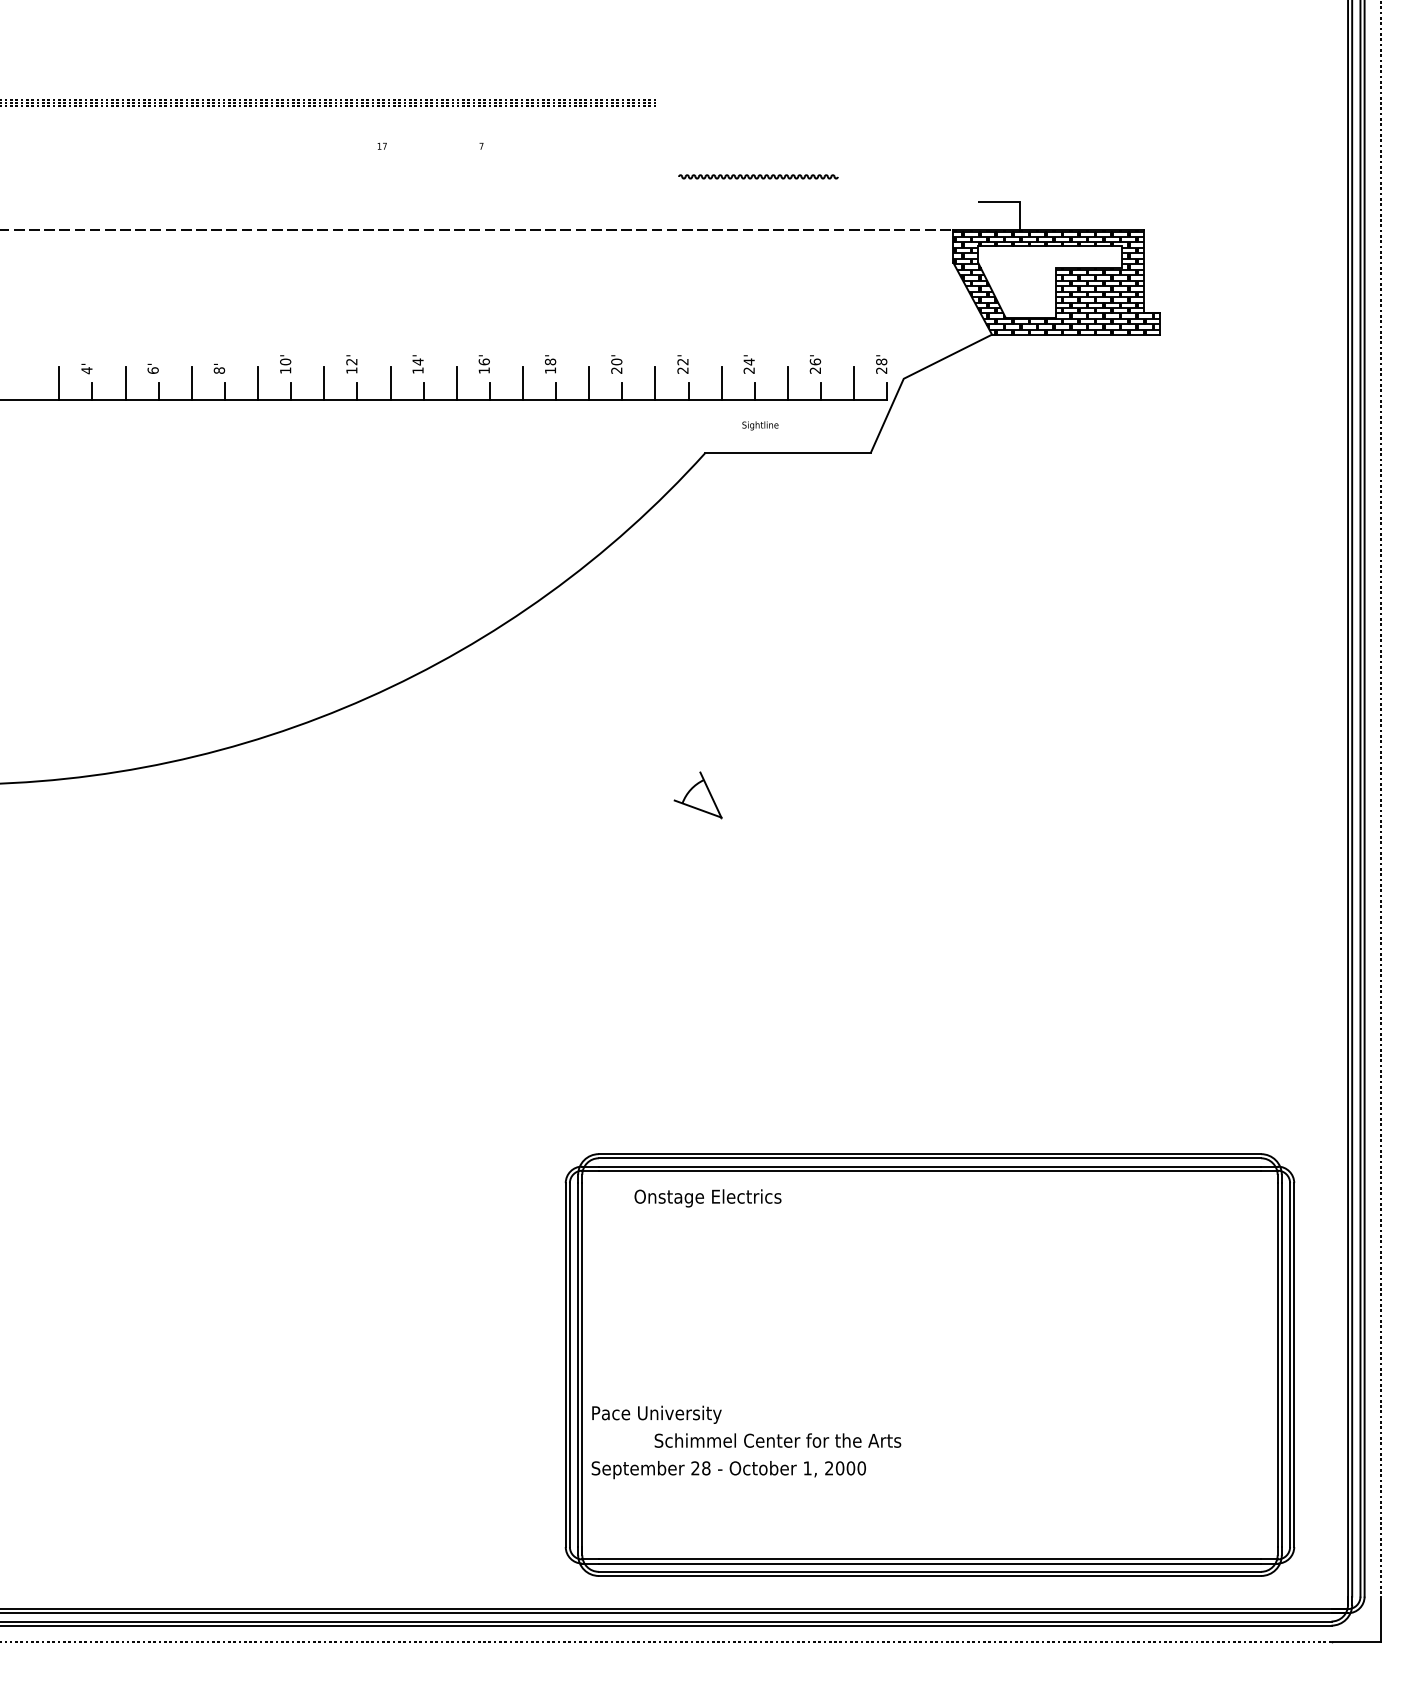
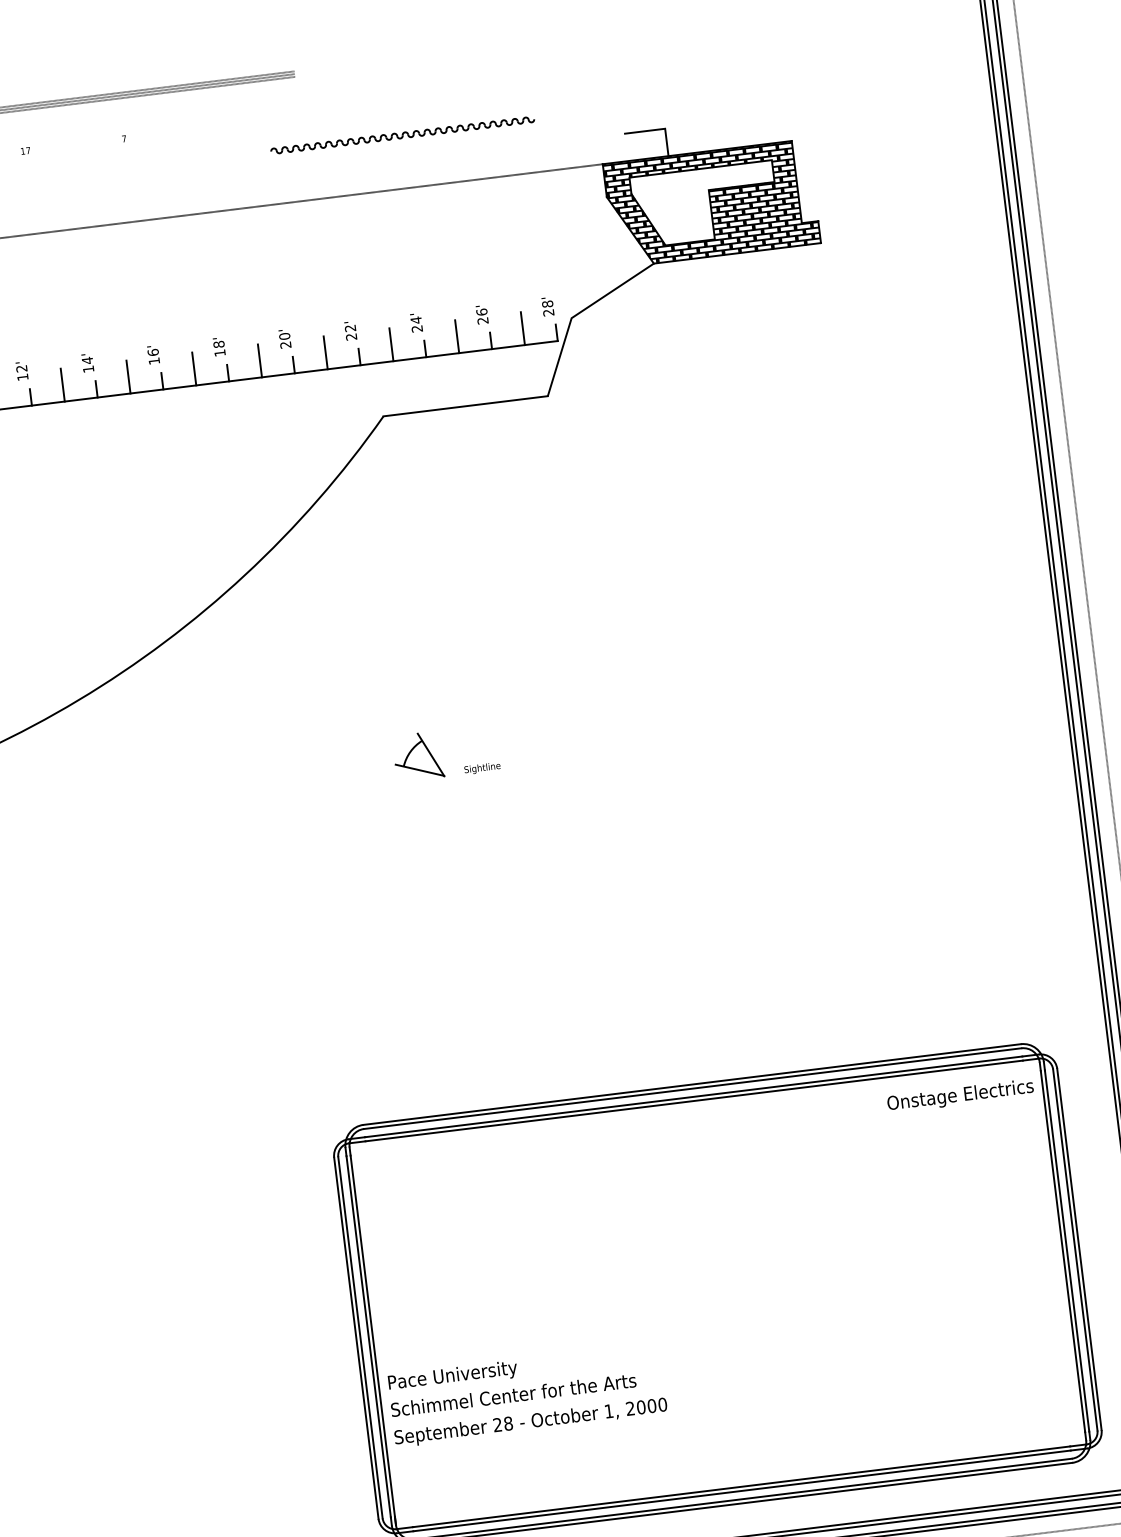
part: (758, 176) -> (402, 135), size x1.67
text: (760, 425) -> (482, 768), moved
text: (707, 1198) -> (960, 1096), moved
text: (777, 1440) -> (513, 1395), moved

